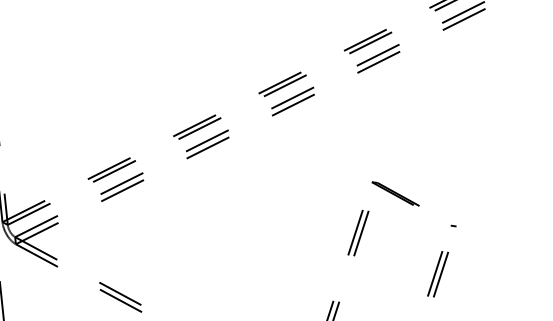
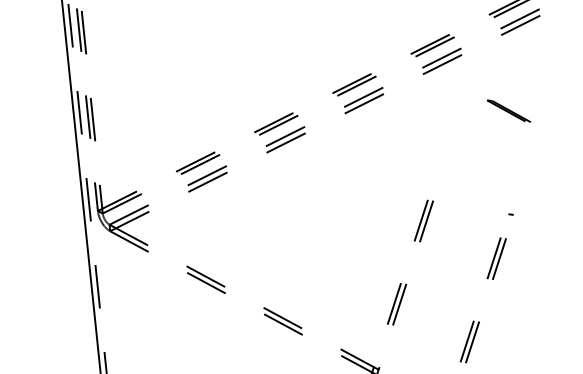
part: (395, 193) -> (508, 110), moved

